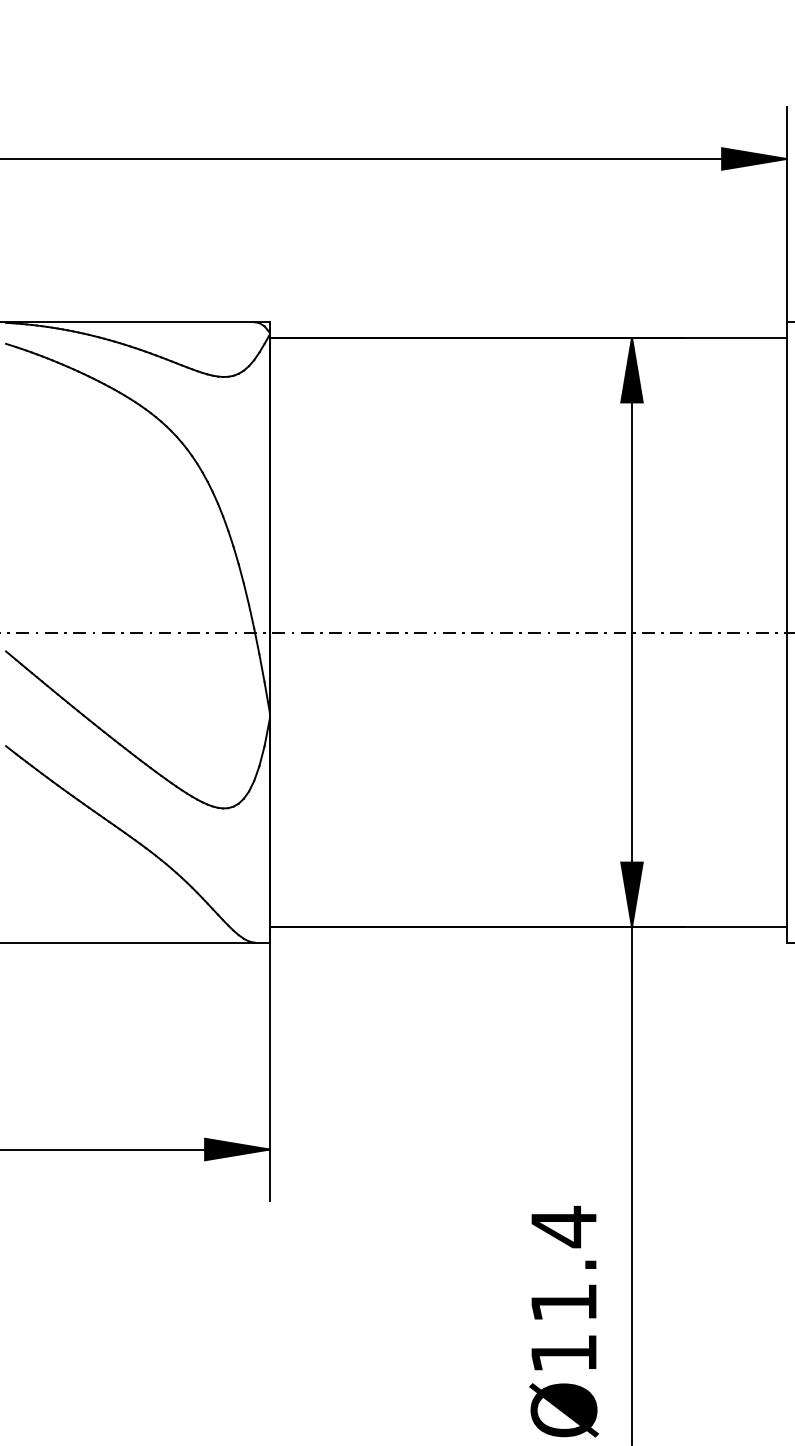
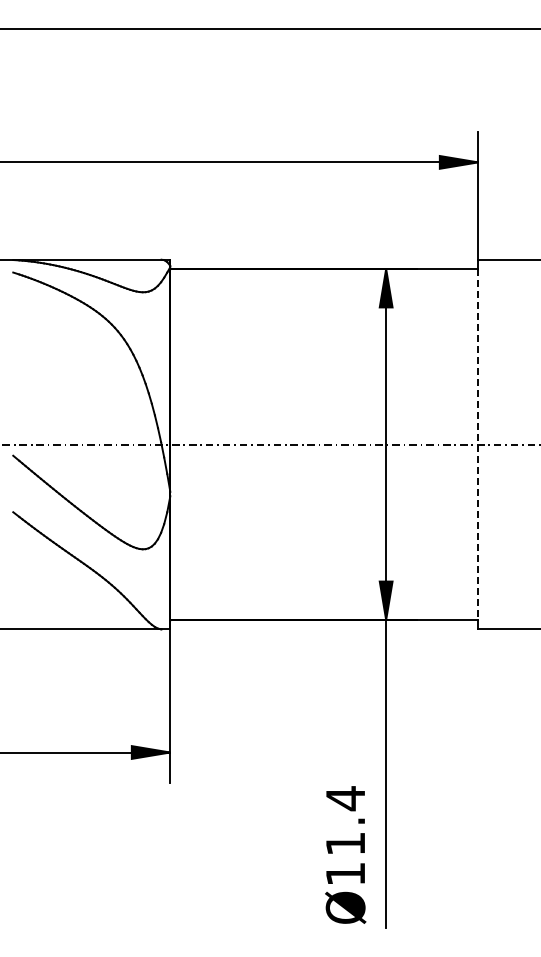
line: (787, 632) -> (478, 444), solid -> dashed

